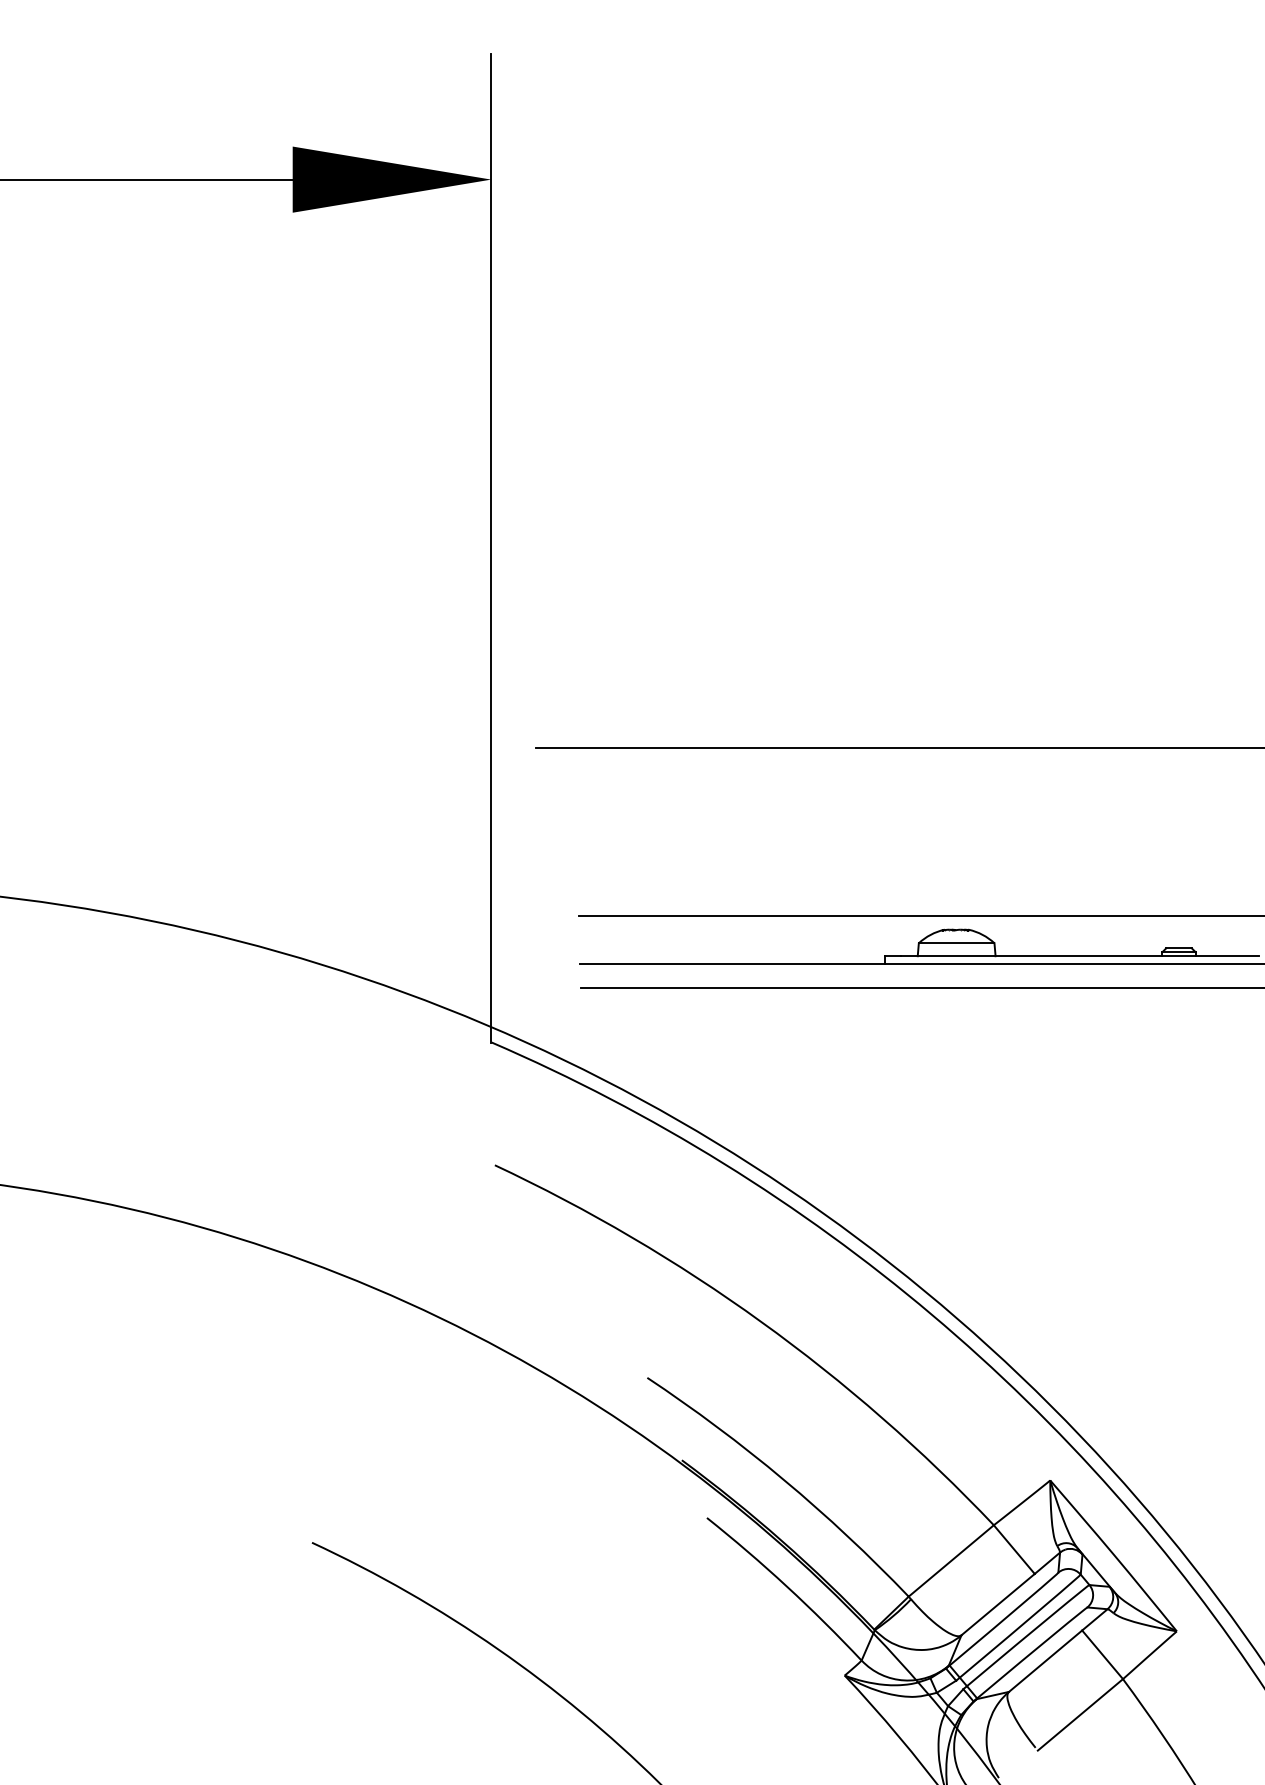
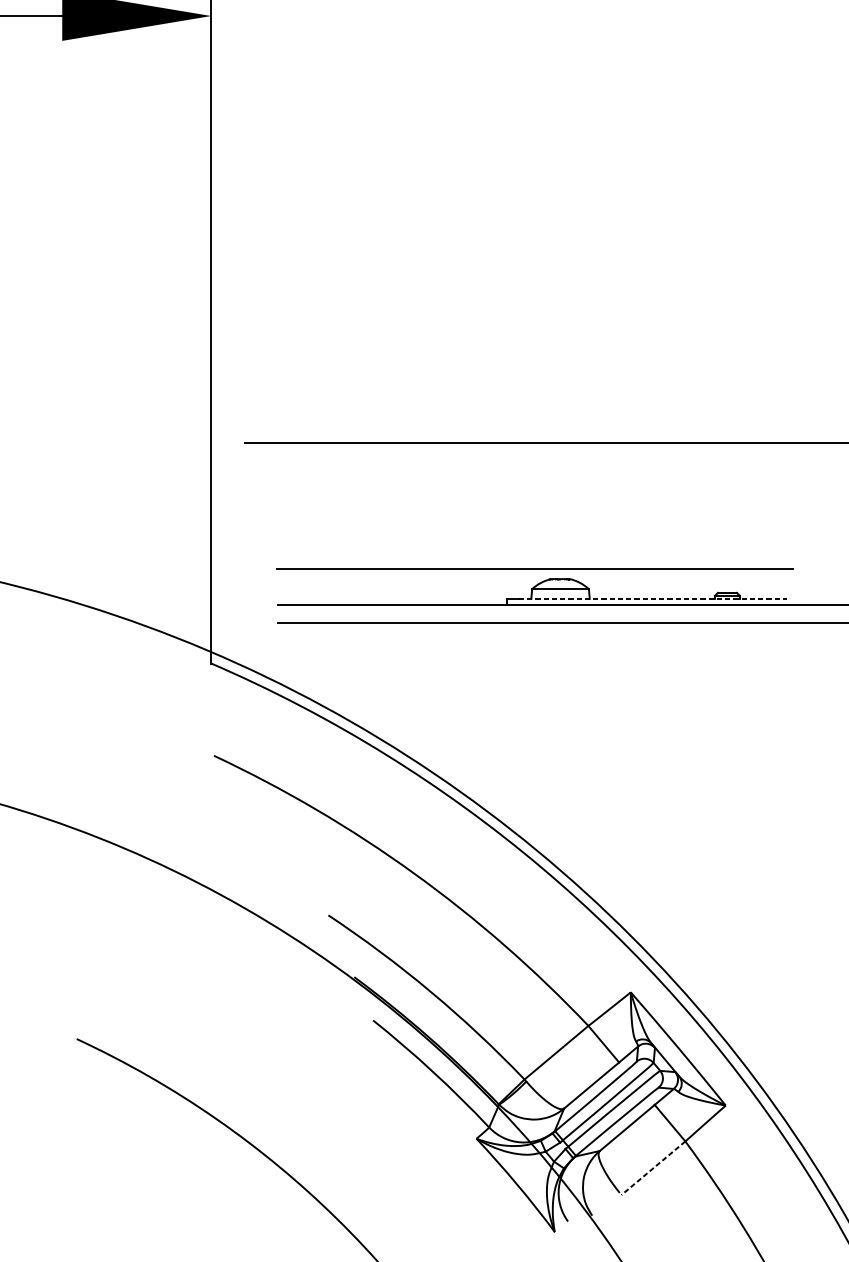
line: (1079, 956) -> (652, 599), solid -> dashed
line: (1080, 1714) -> (653, 1167), solid -> dashed

